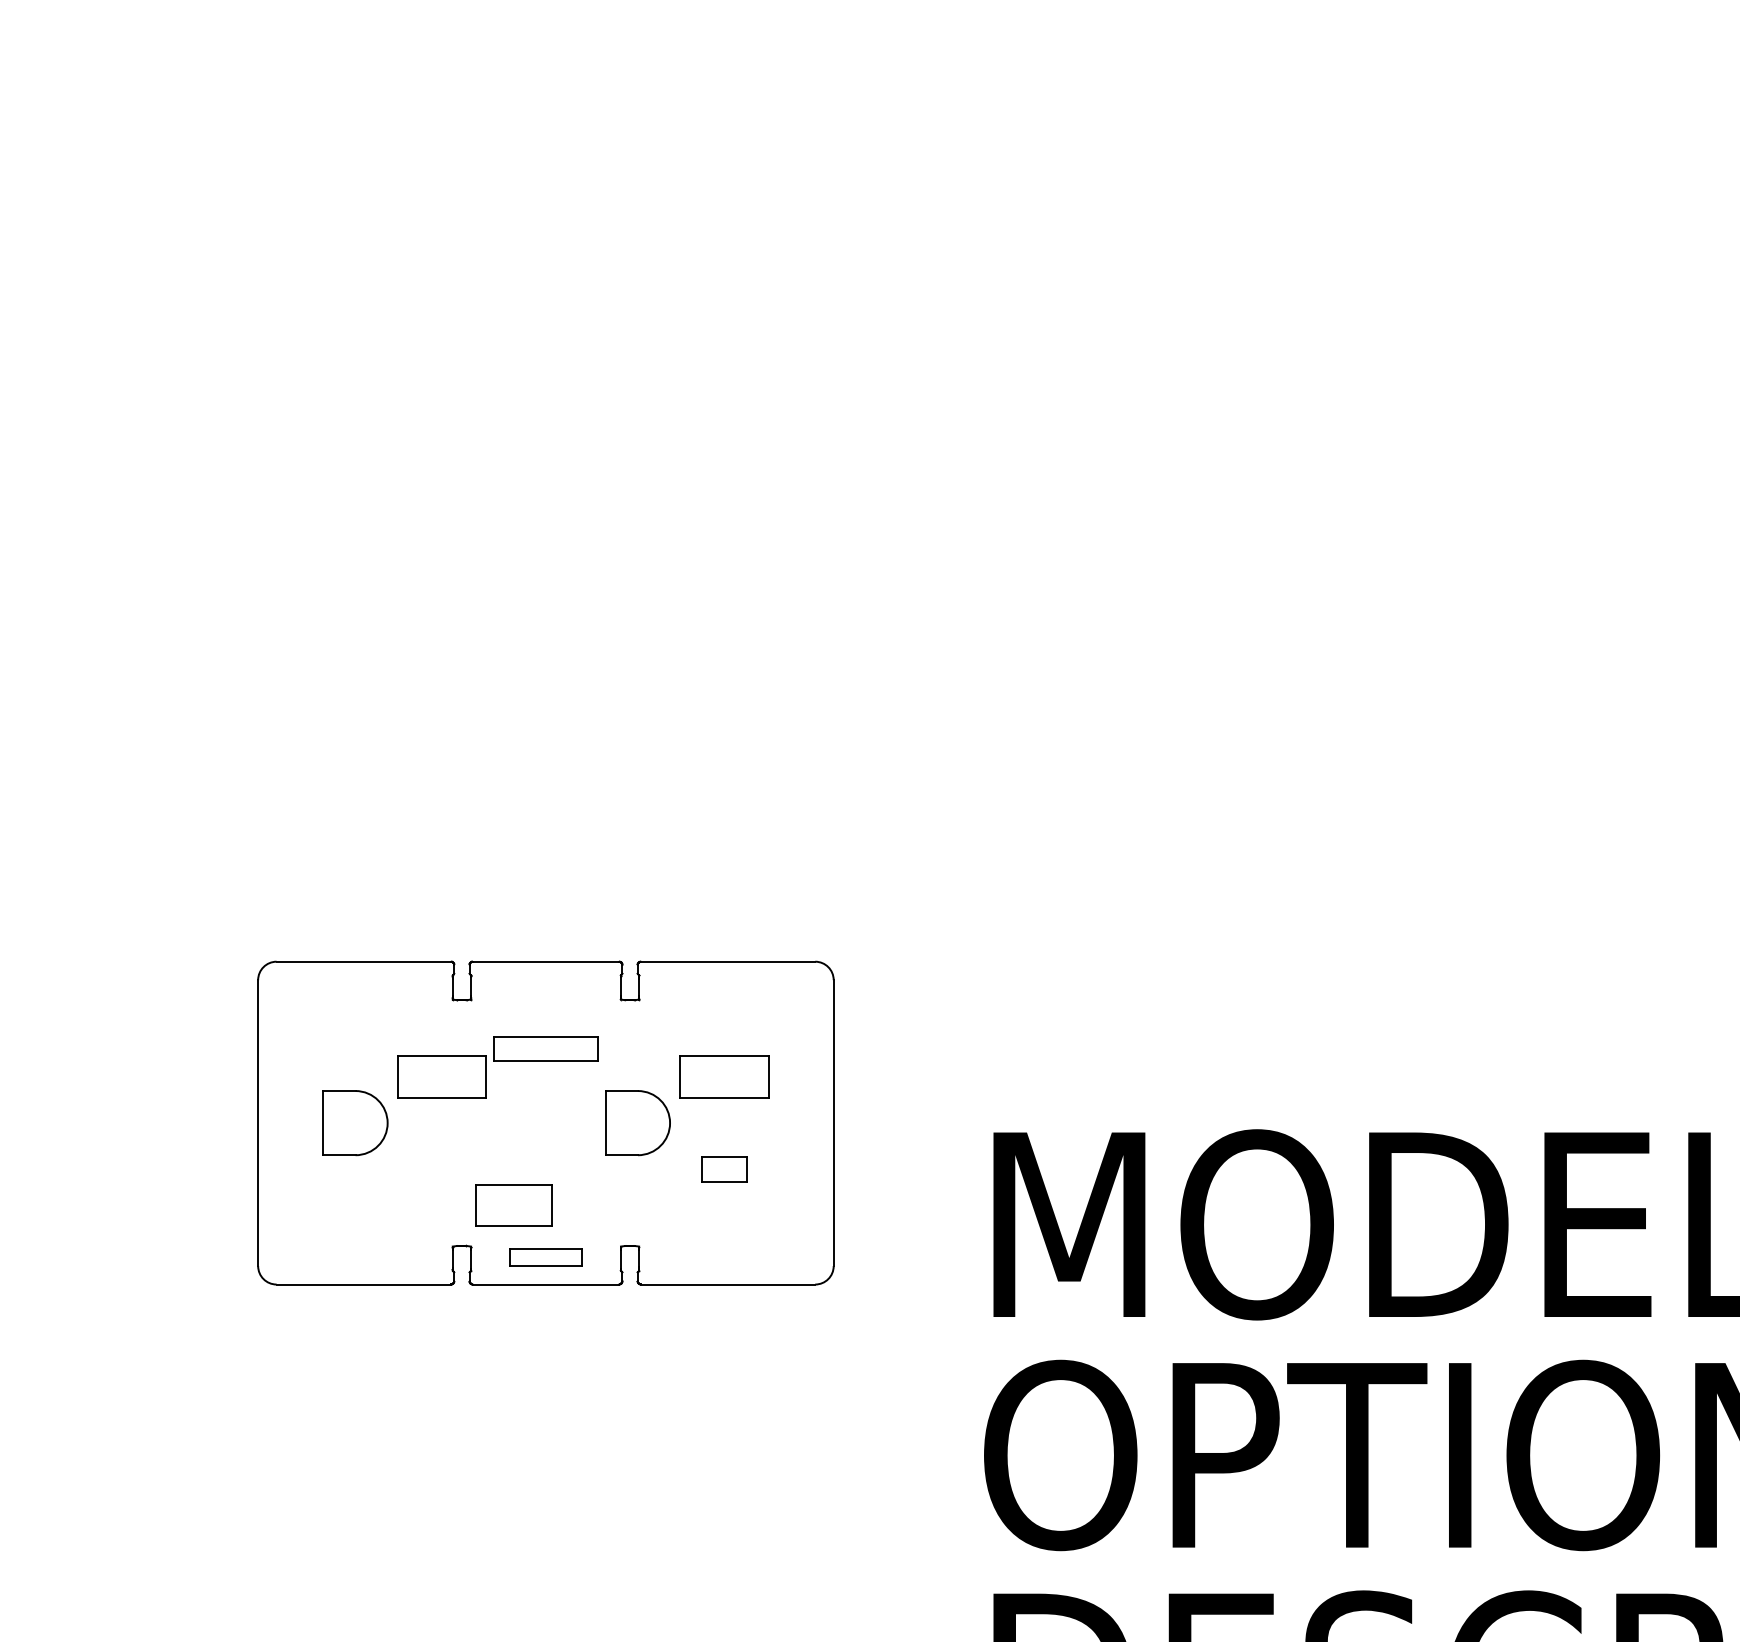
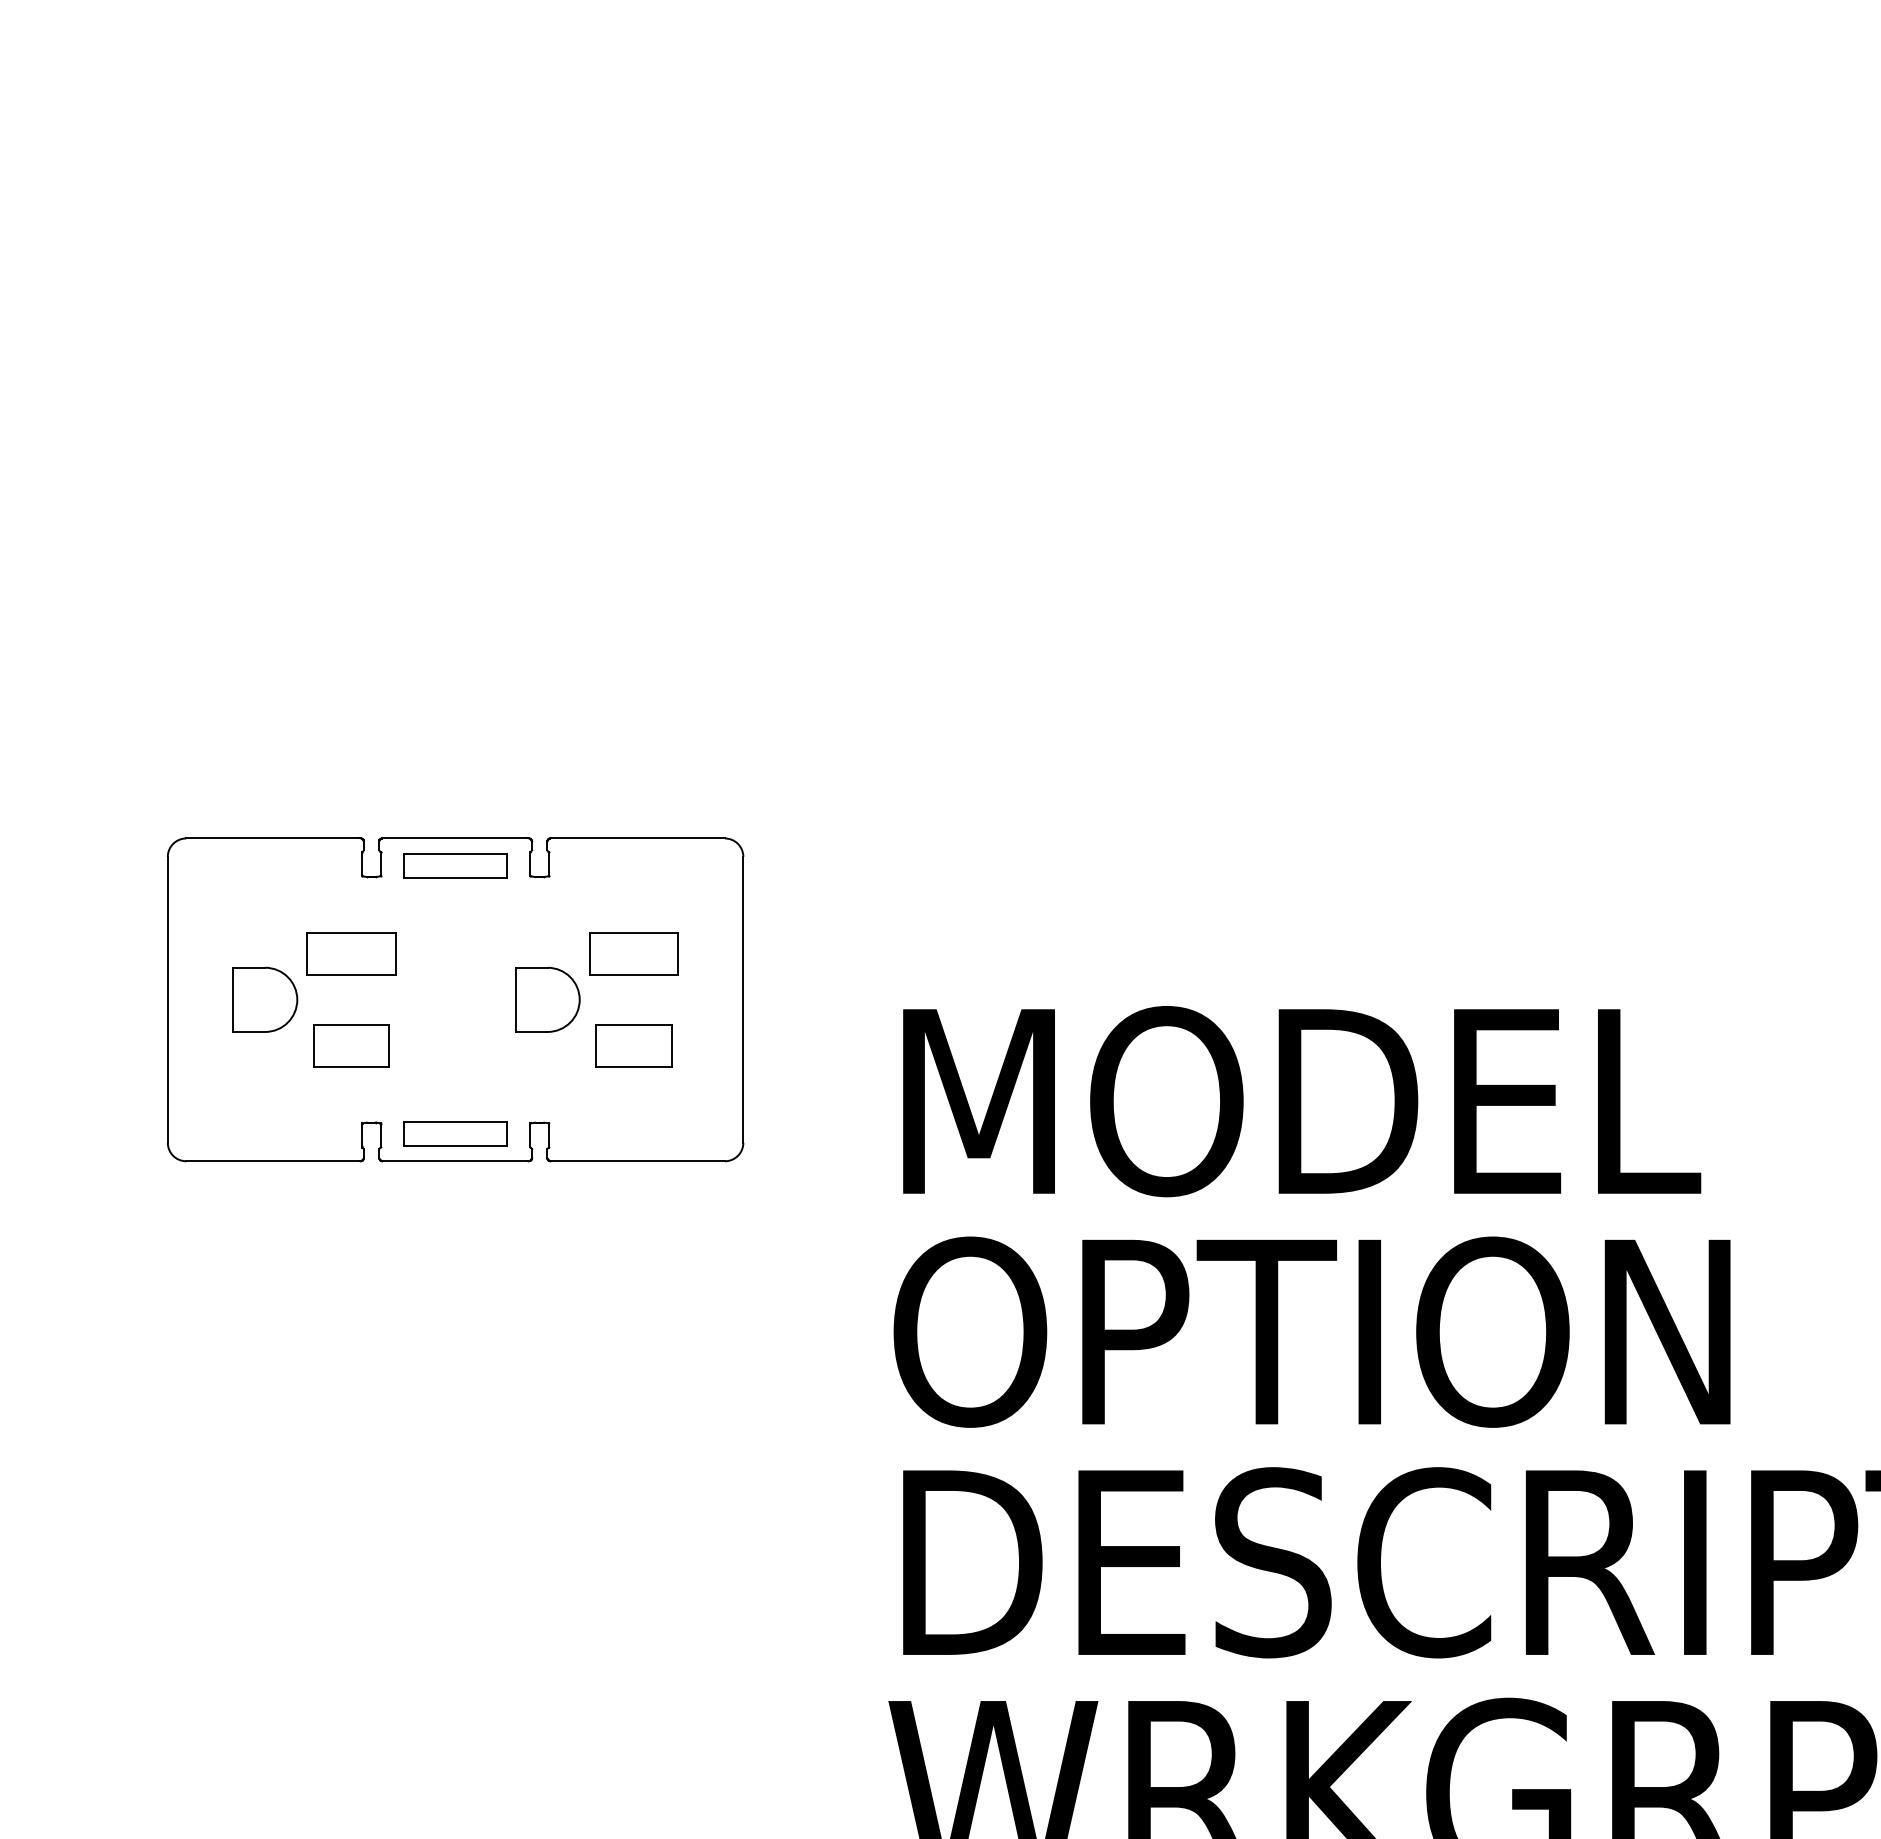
part: (545, 1048) -> (455, 865), moved
part: (723, 1168) -> (633, 1045), size x1.67
part: (513, 1204) -> (351, 1045), moved
part: (545, 1256) -> (455, 1133), size x1.43

